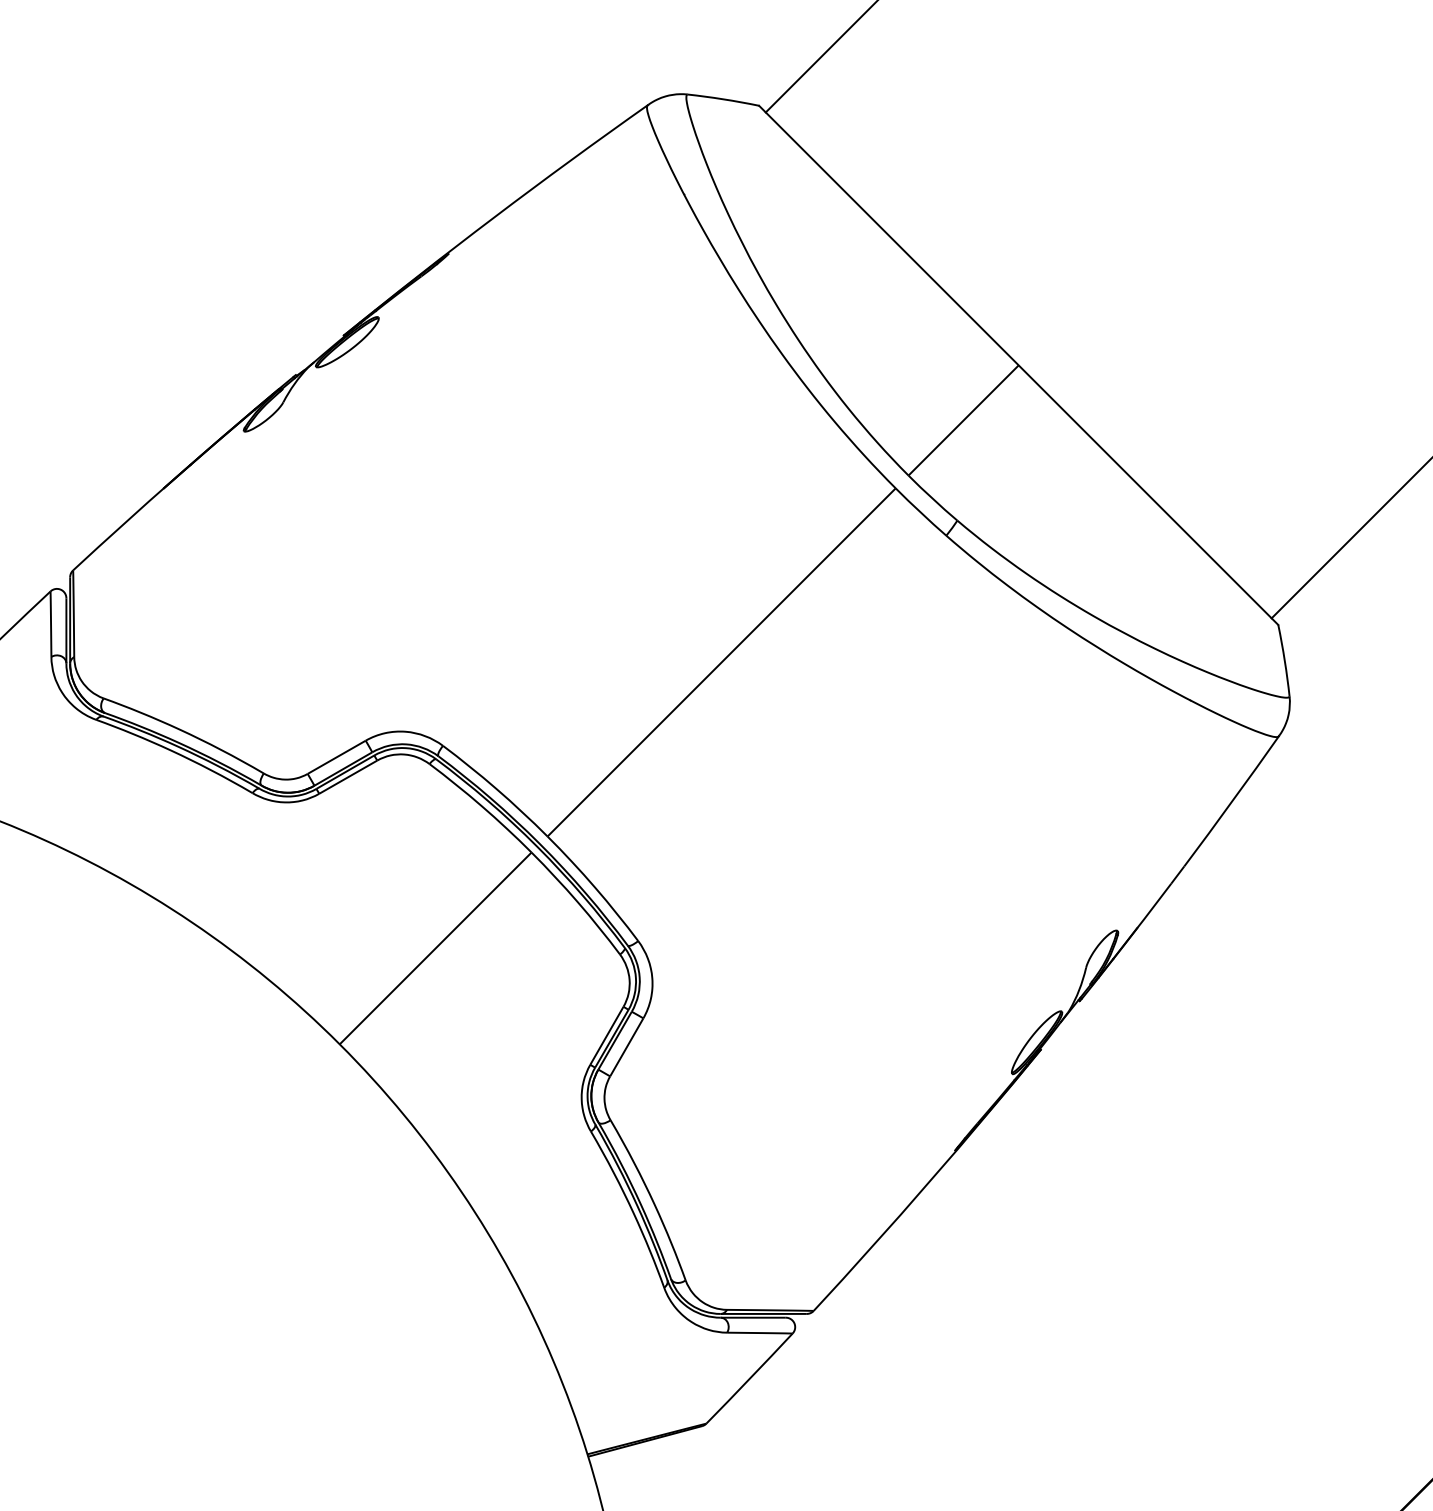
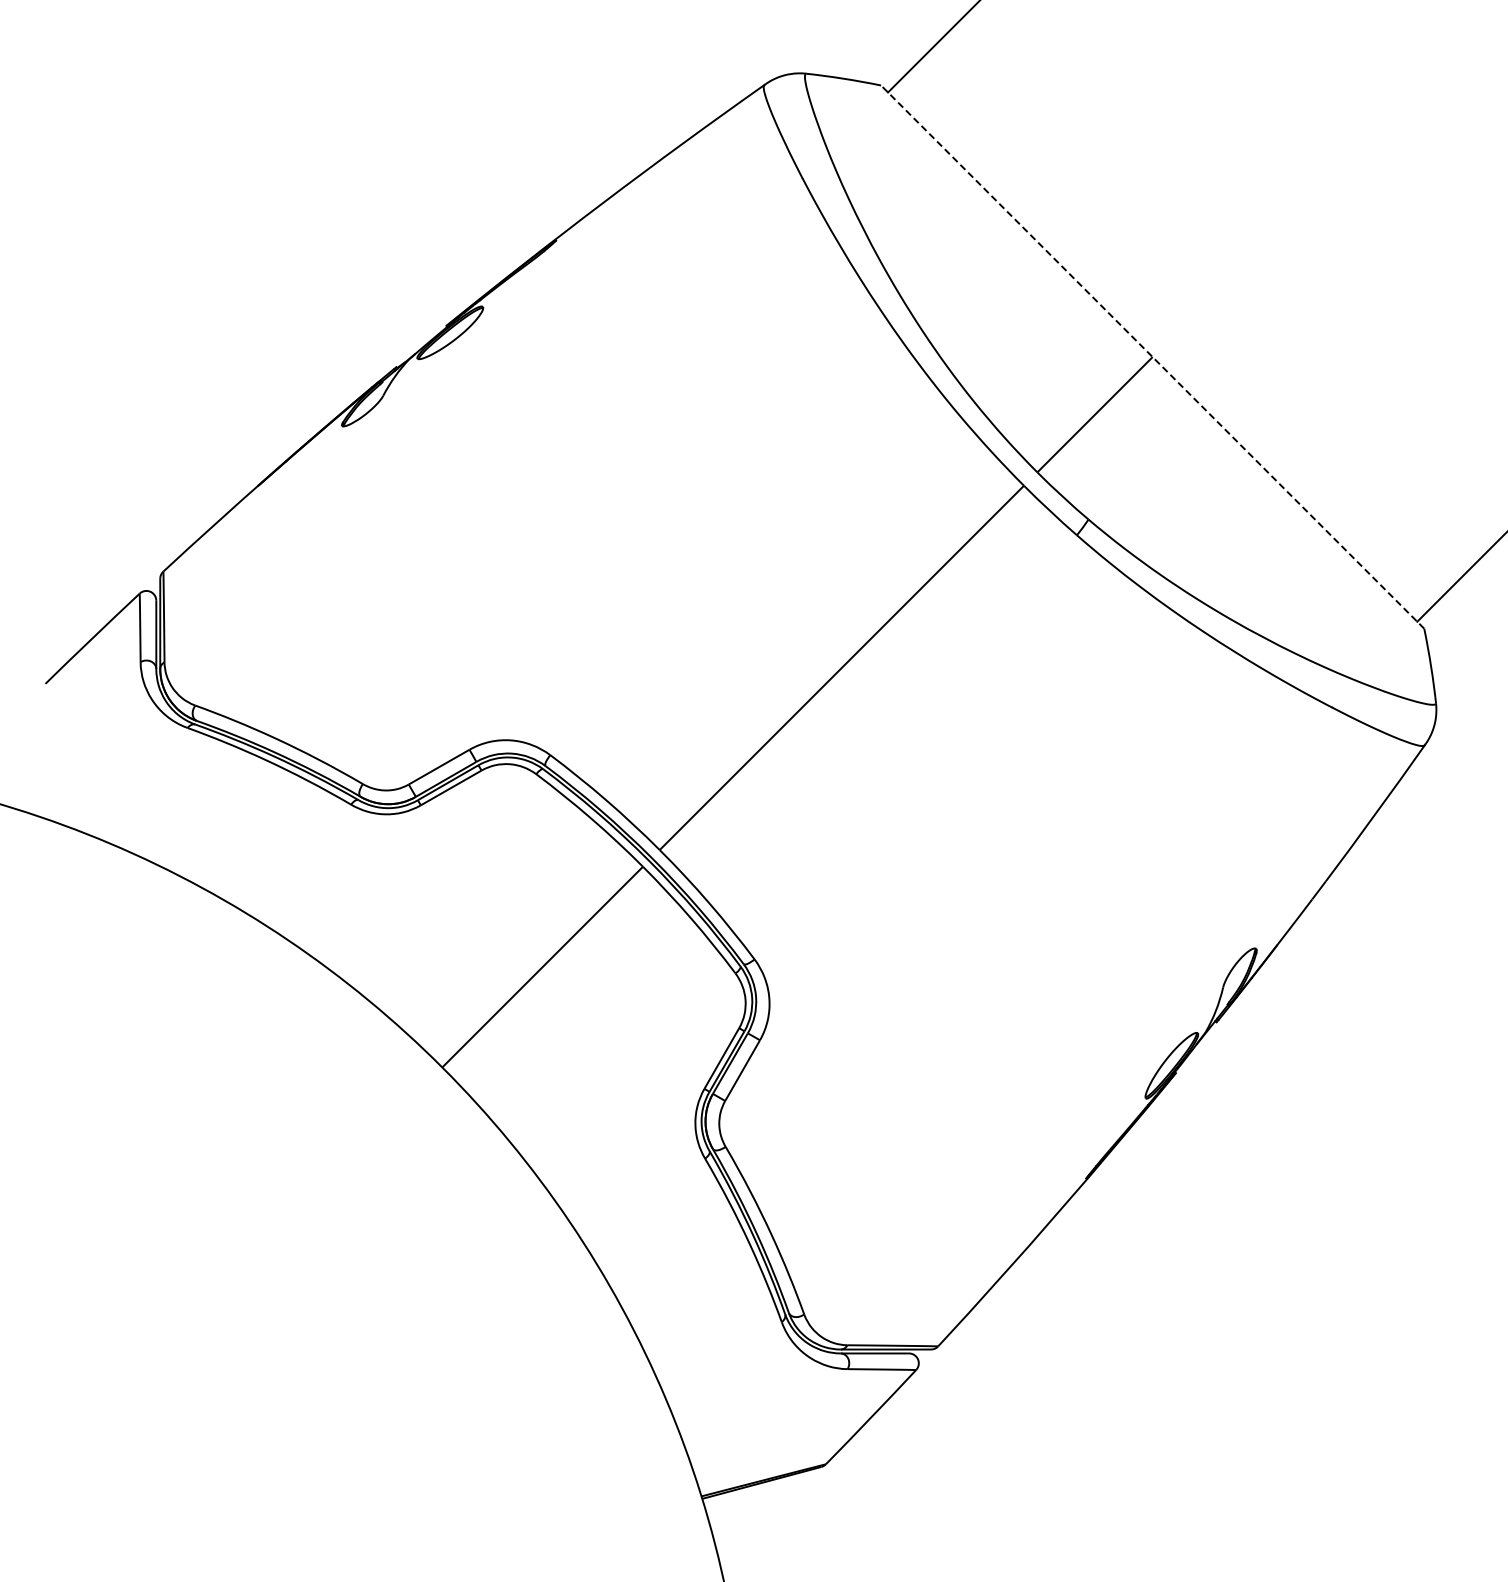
line: (1018, 364) -> (1152, 356), solid -> dashed

